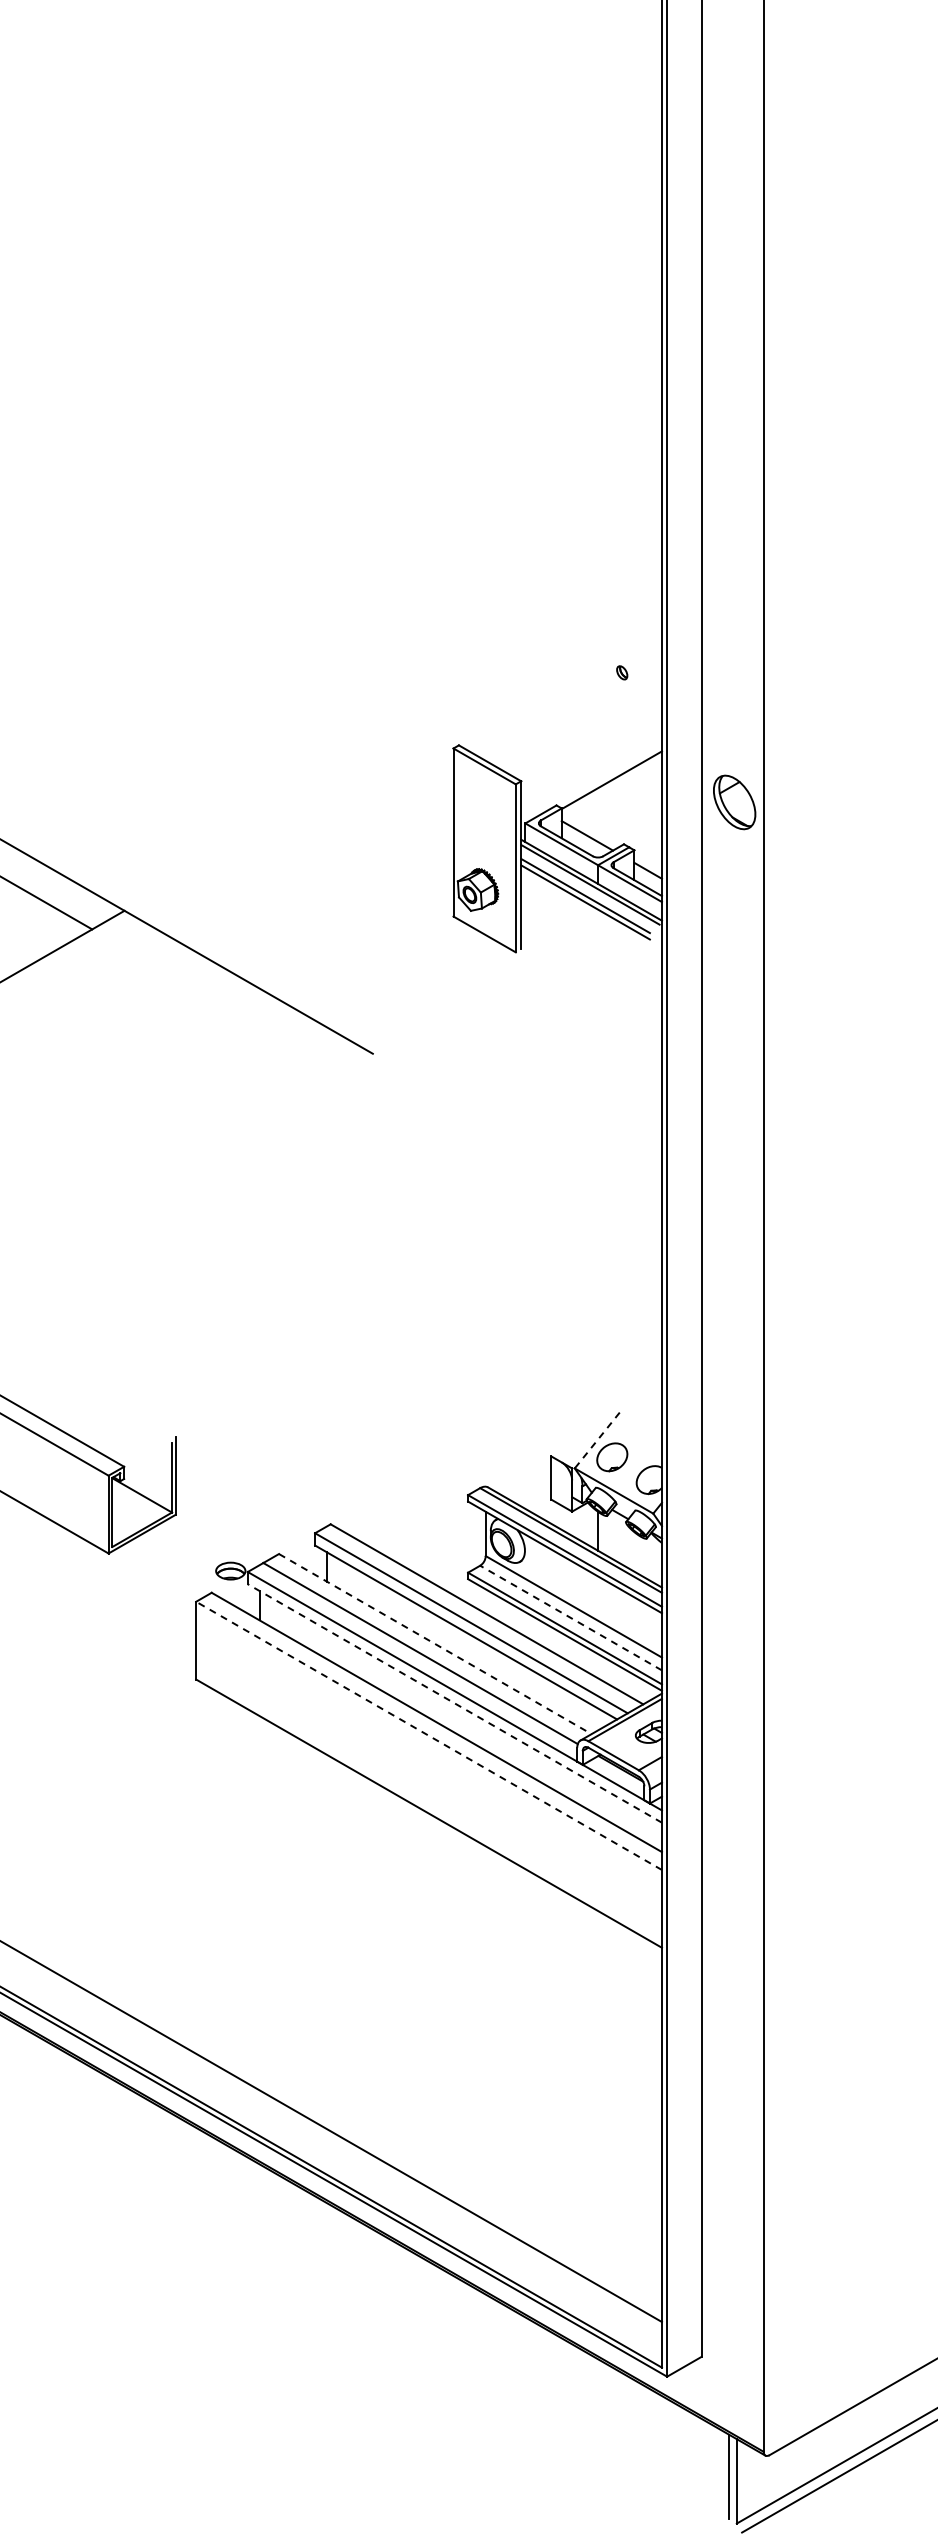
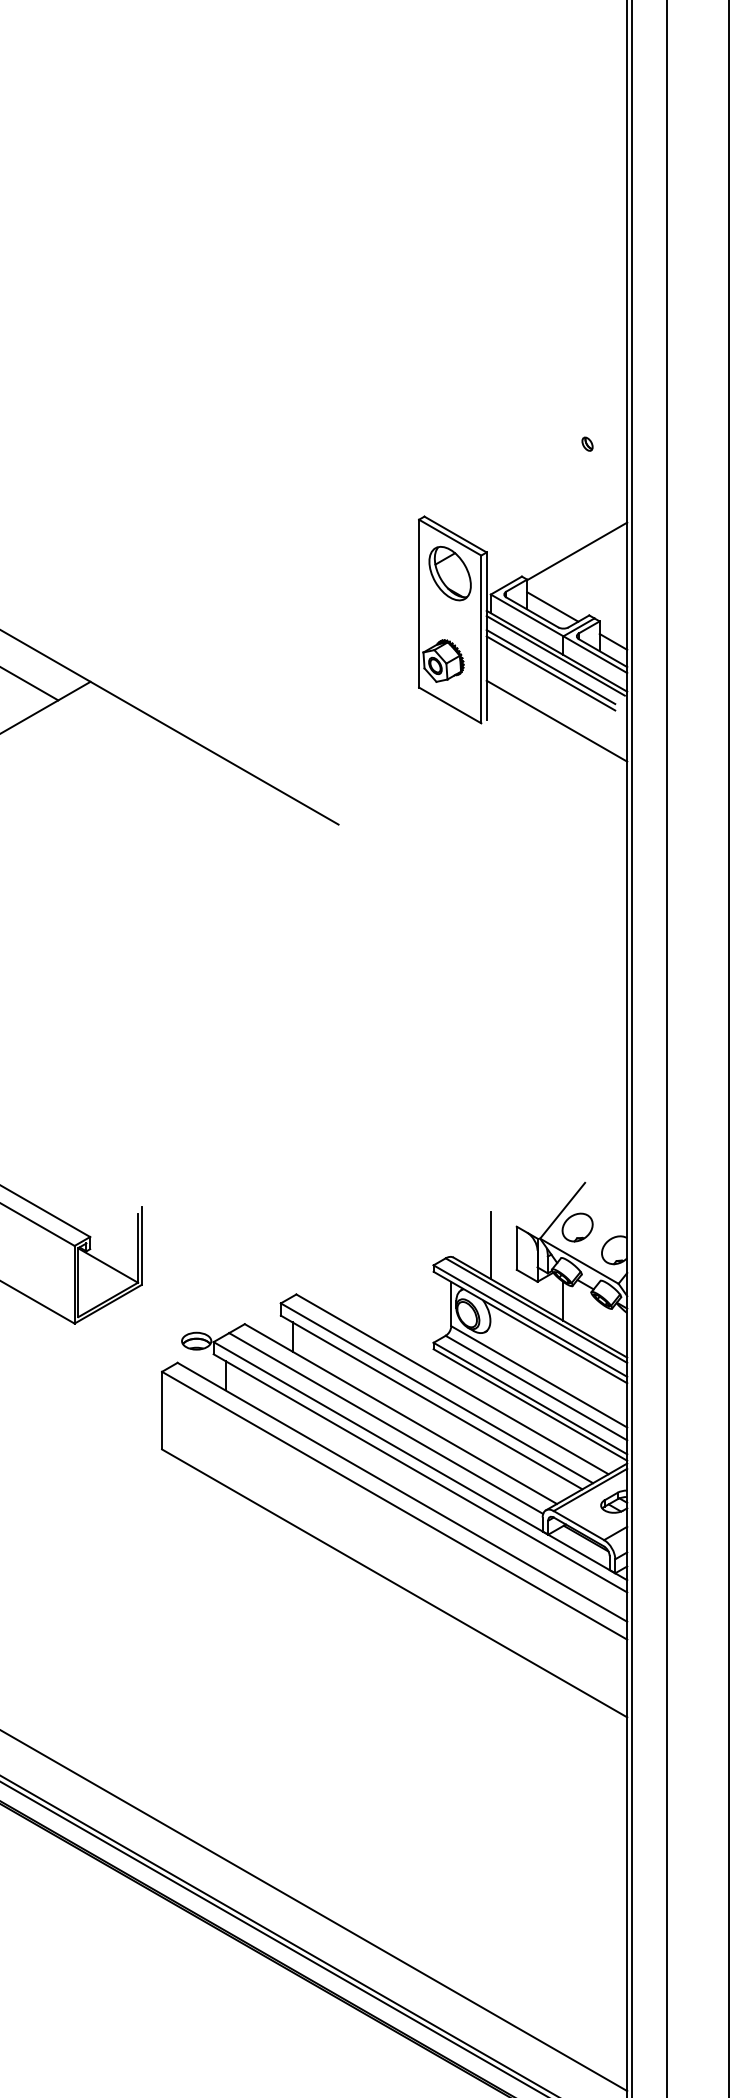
part: (734, 802) -> (450, 573), moved
line: (591, 949) -> (556, 720), added
line: (597, 1440) -> (562, 1210), dashed -> solid
line: (525, 1474) -> (490, 1244), added
line: (571, 1618) -> (536, 1388), dashed -> solid
line: (435, 1644) -> (401, 1414), dashed -> solid
line: (454, 1703) -> (420, 1473), dashed -> solid
line: (429, 1735) -> (395, 1505), dashed -> solid

